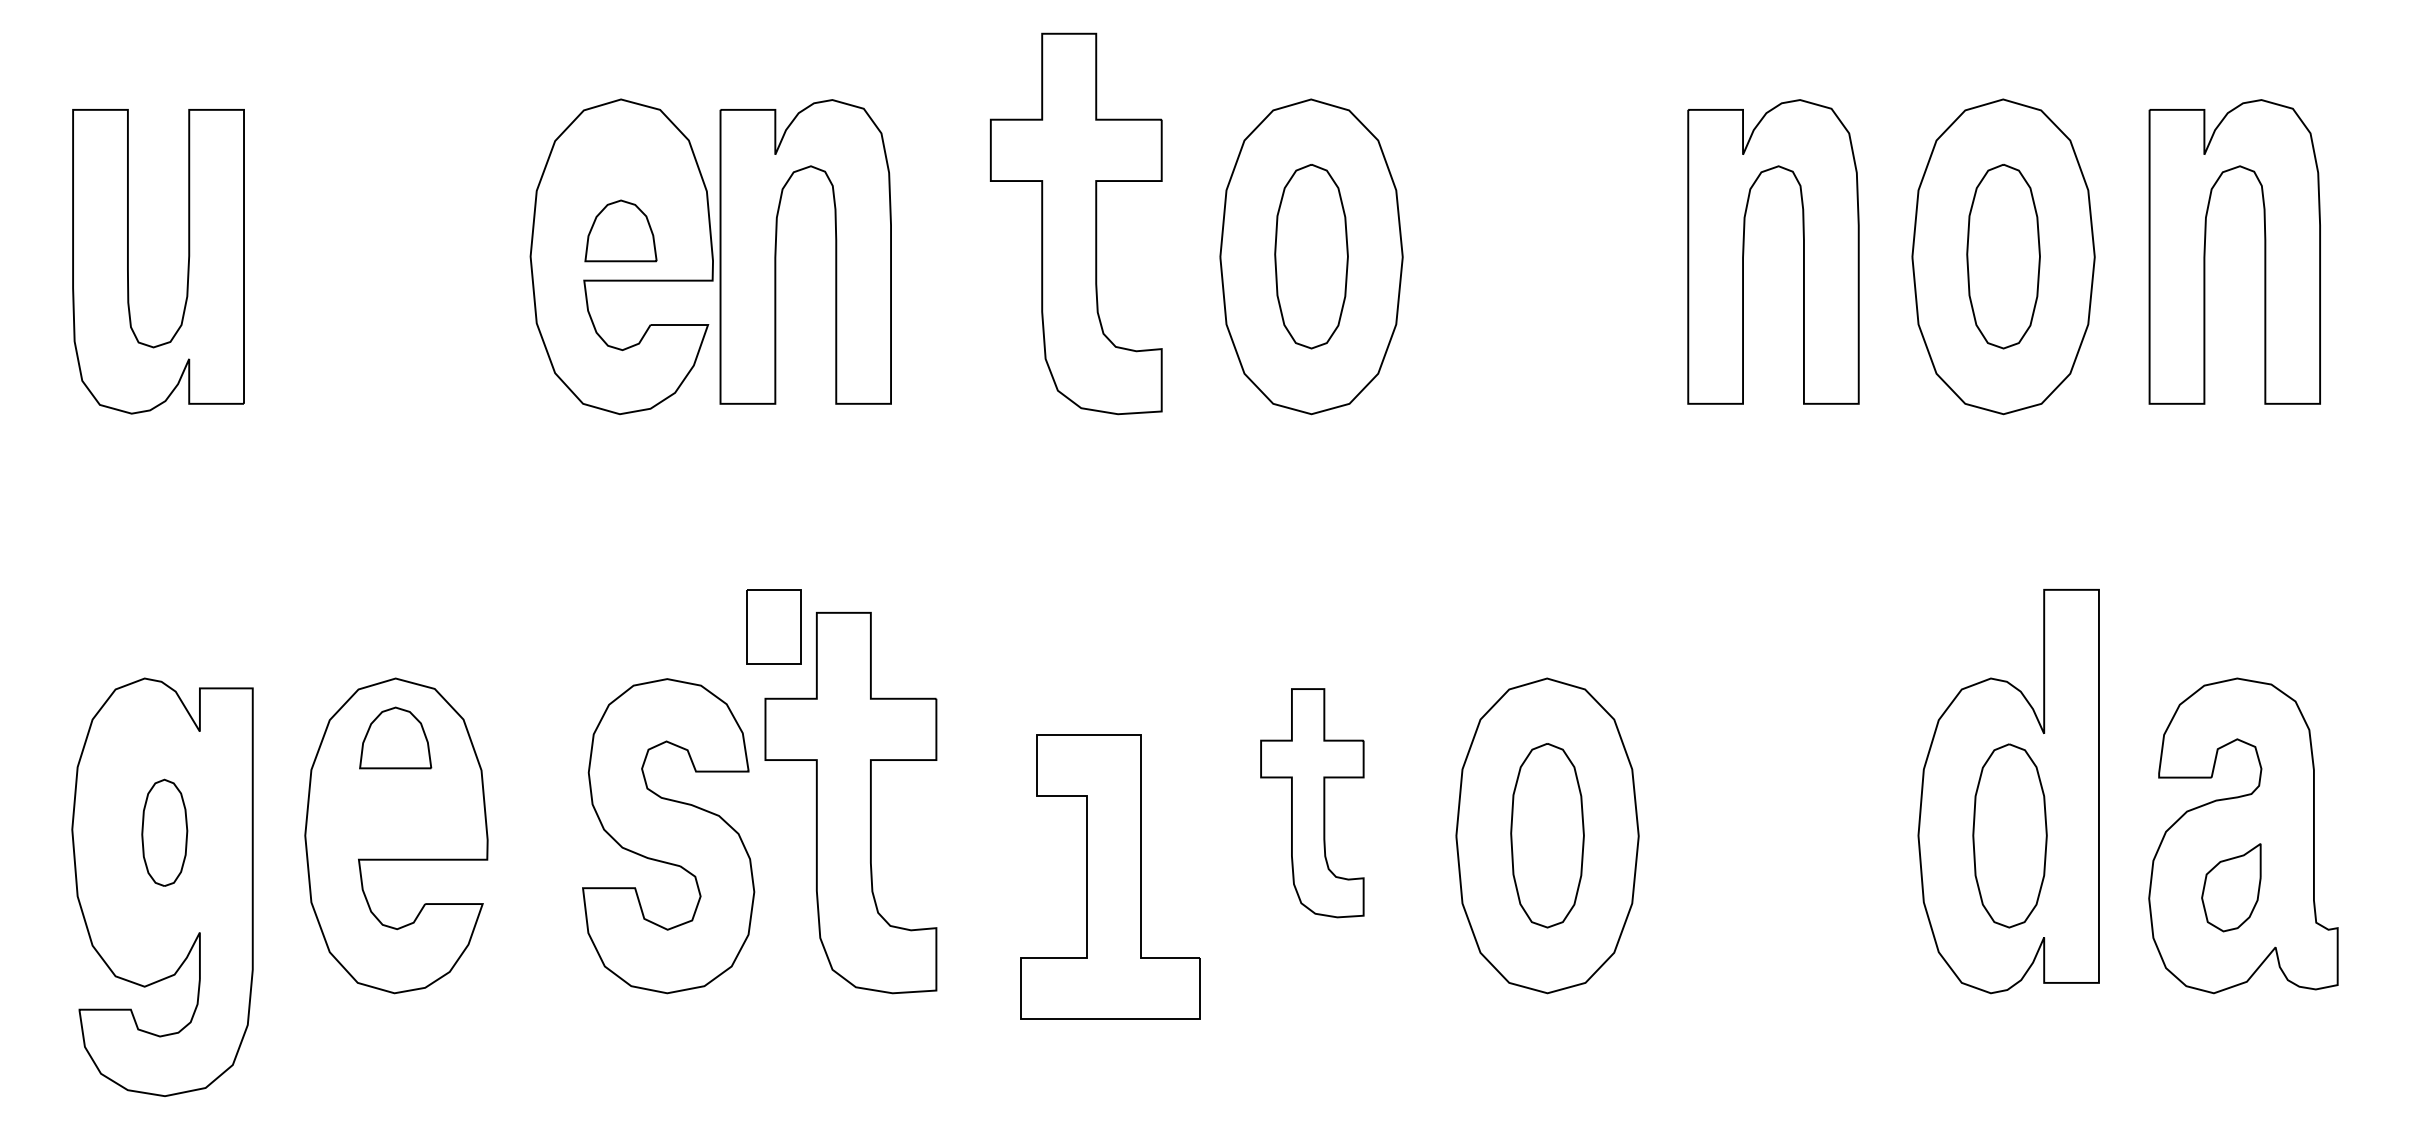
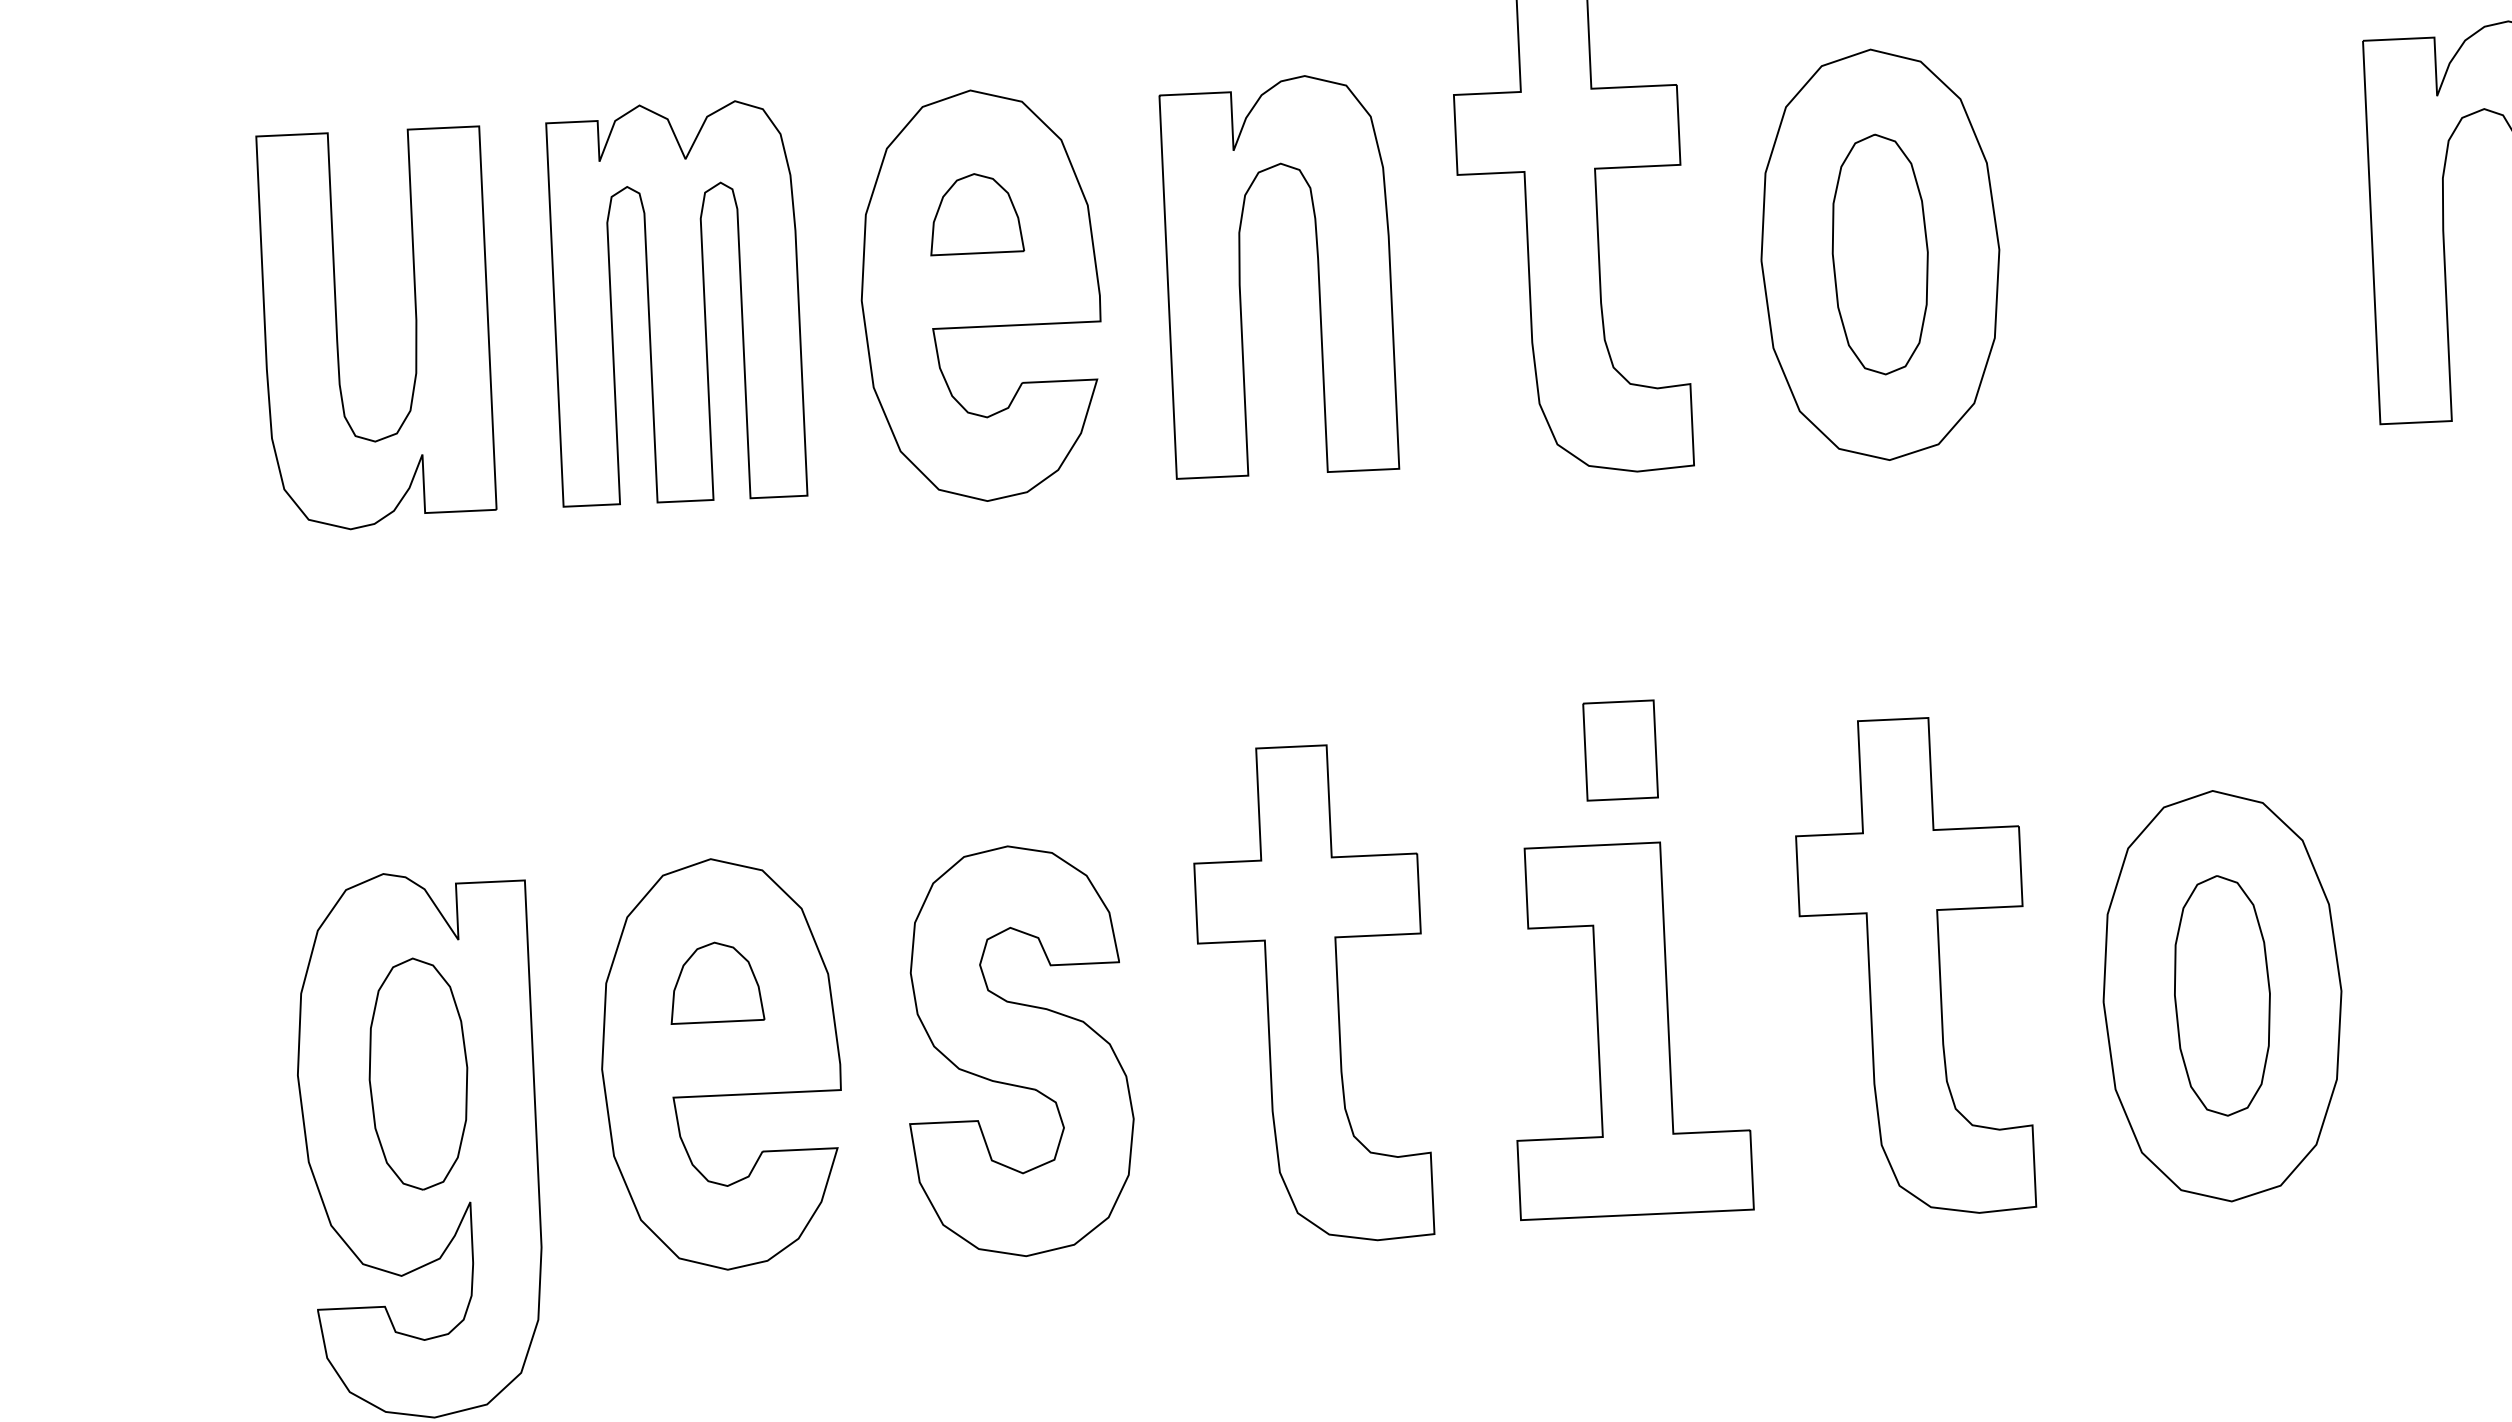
part: (620, 230) -> (975, 213), moved
part: (388, 251) -> (676, 302), added
part: (776, 251) -> (1240, 276), moved
part: (773, 626) -> (1620, 749), moved
part: (395, 737) -> (716, 981), moved
part: (1312, 803) -> (1913, 967), size x1.67
part: (164, 832) -> (418, 1073), size x1.67
part: (668, 836) -> (1018, 1051), moved
part: (1110, 876) -> (1629, 1029), moved

